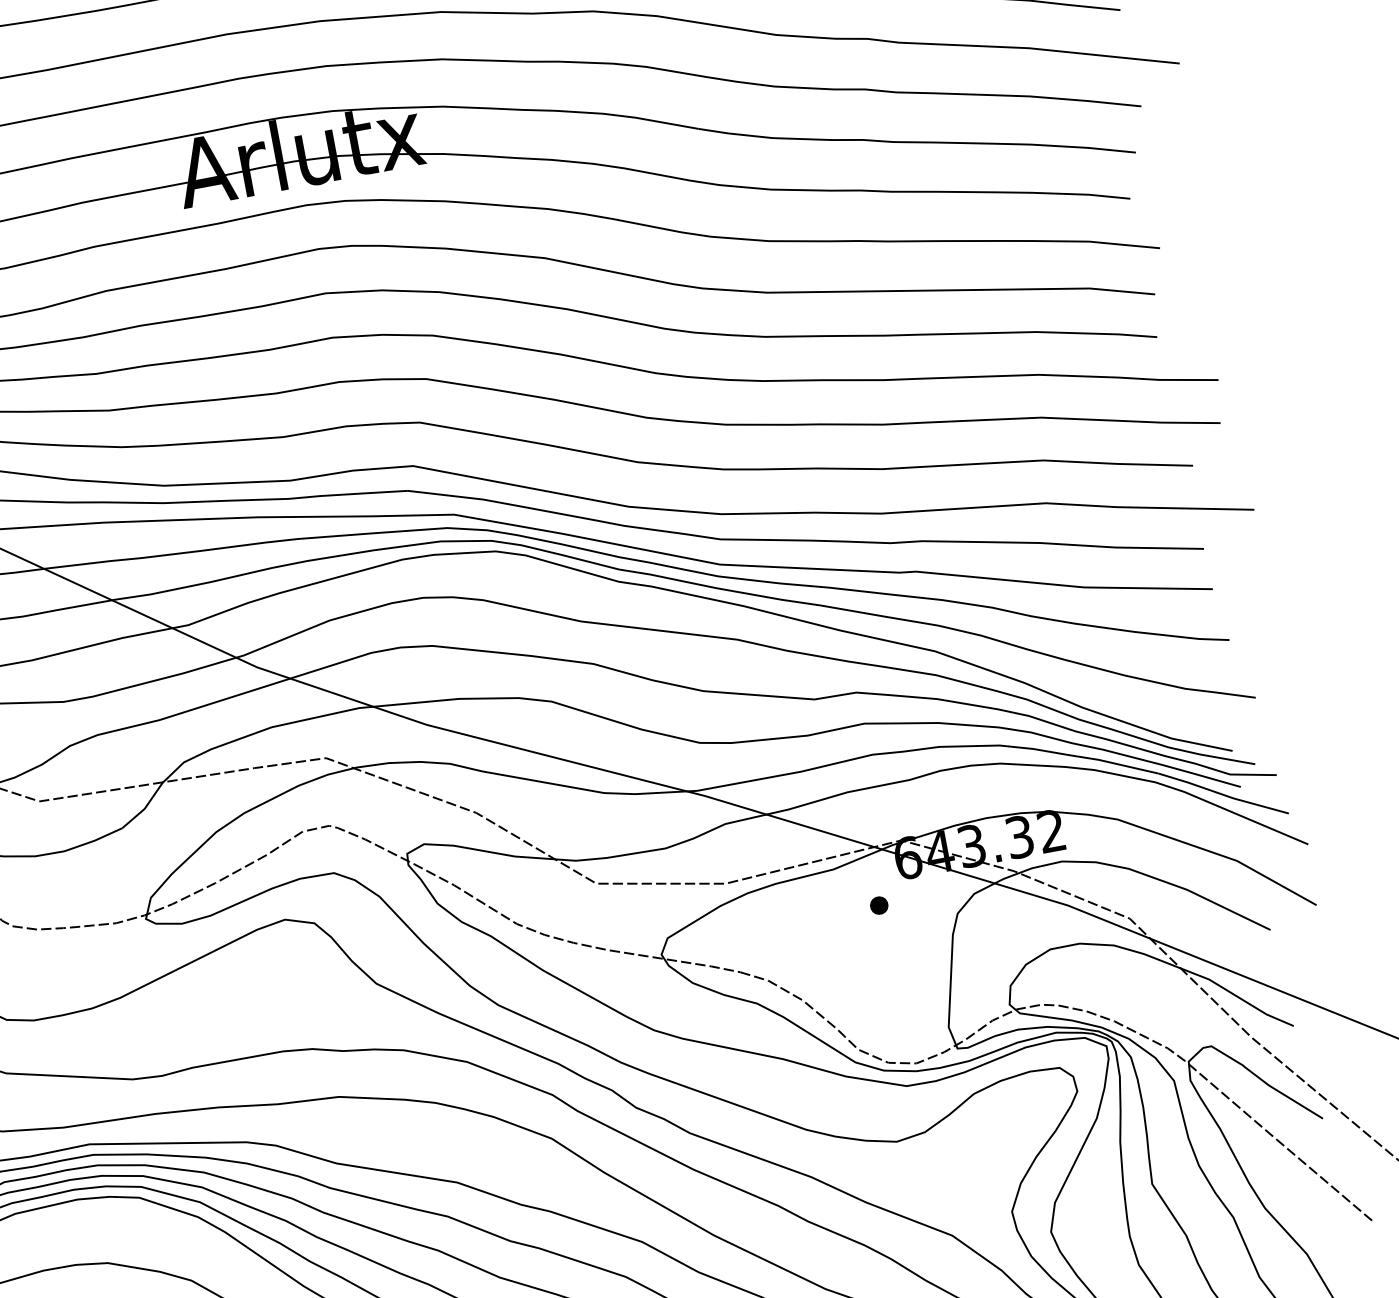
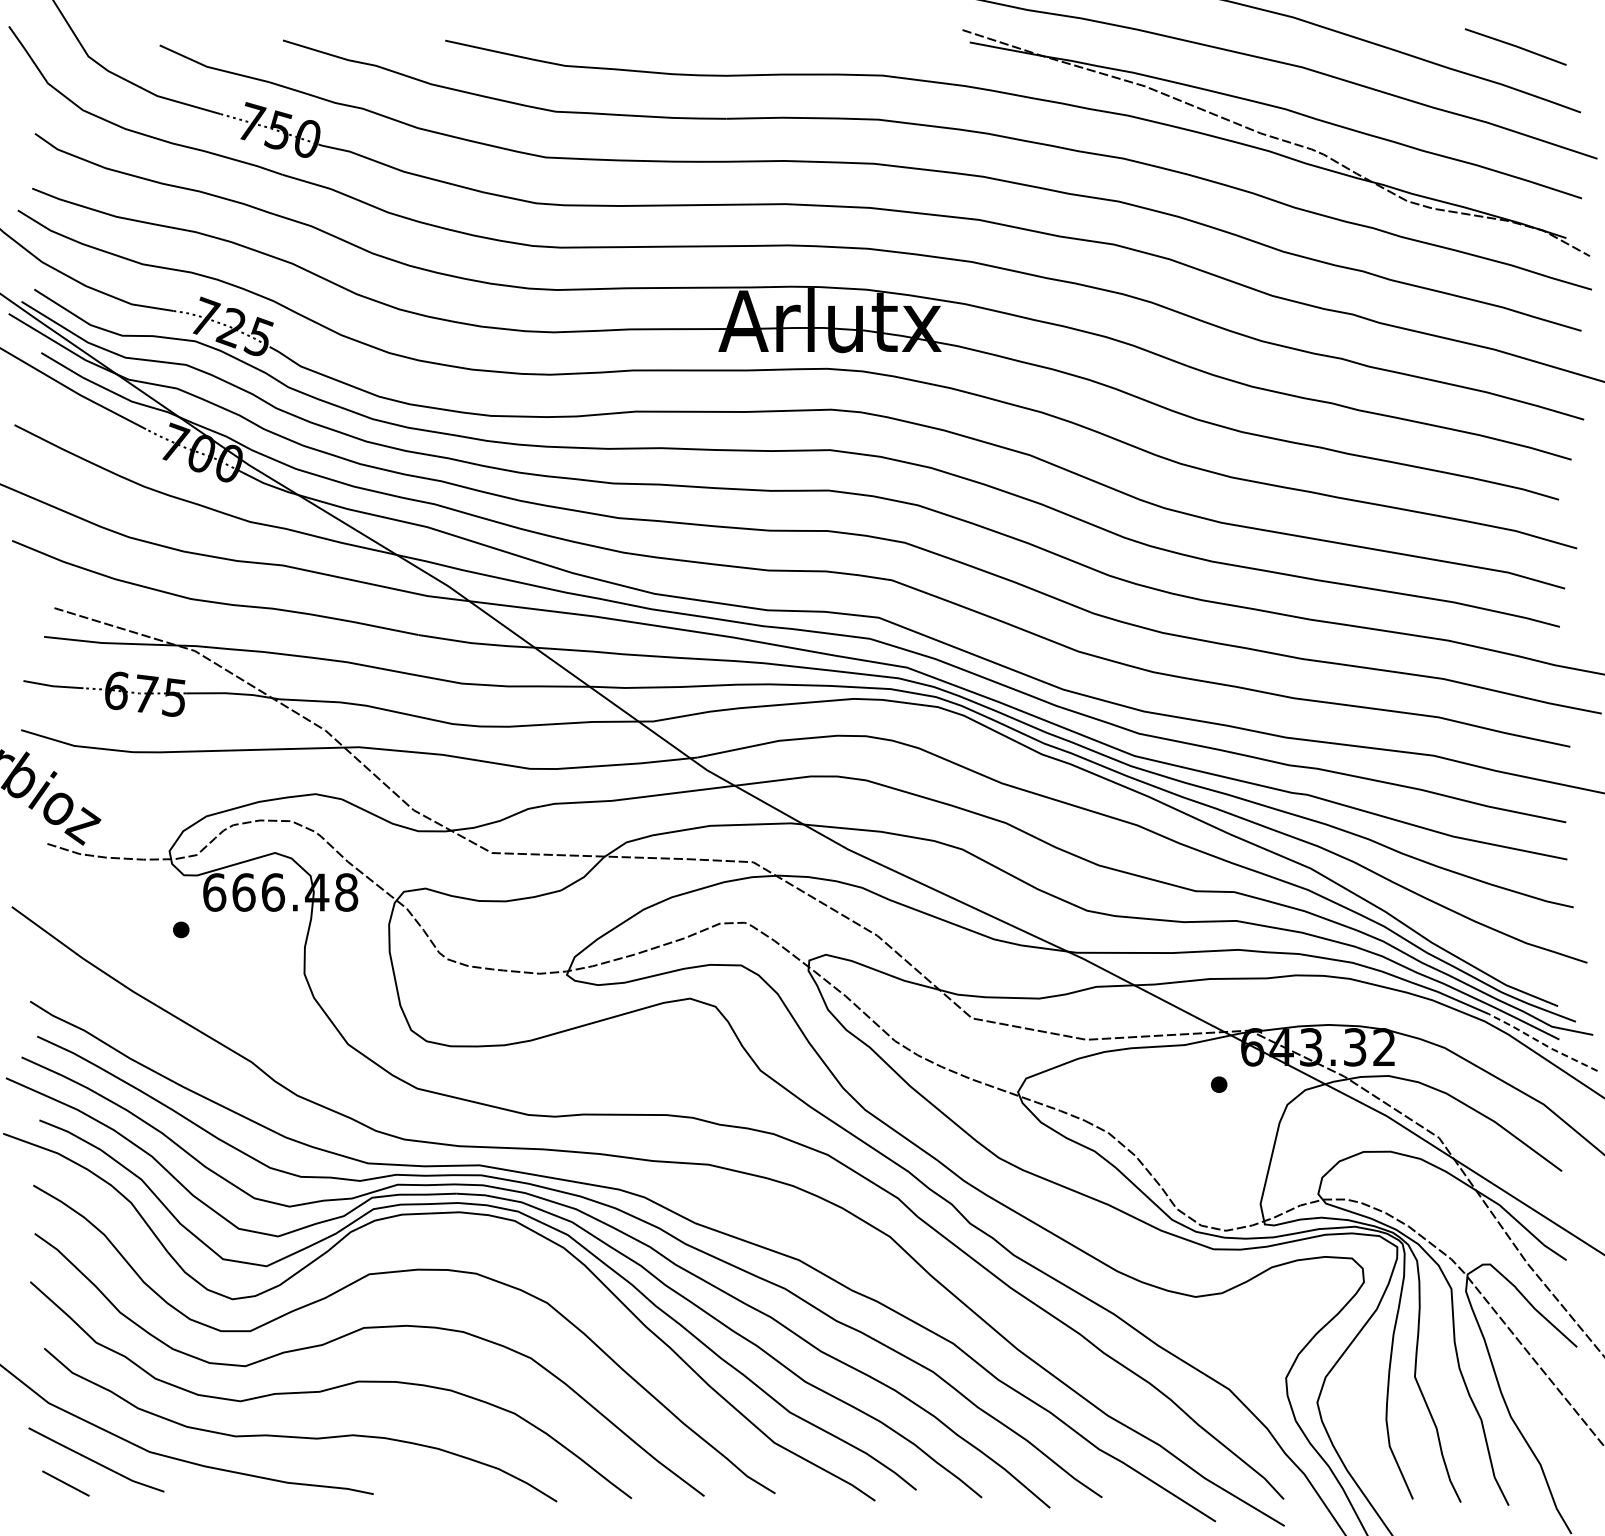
line: (1223, 794) -> (1542, 1043), solid -> dashed

